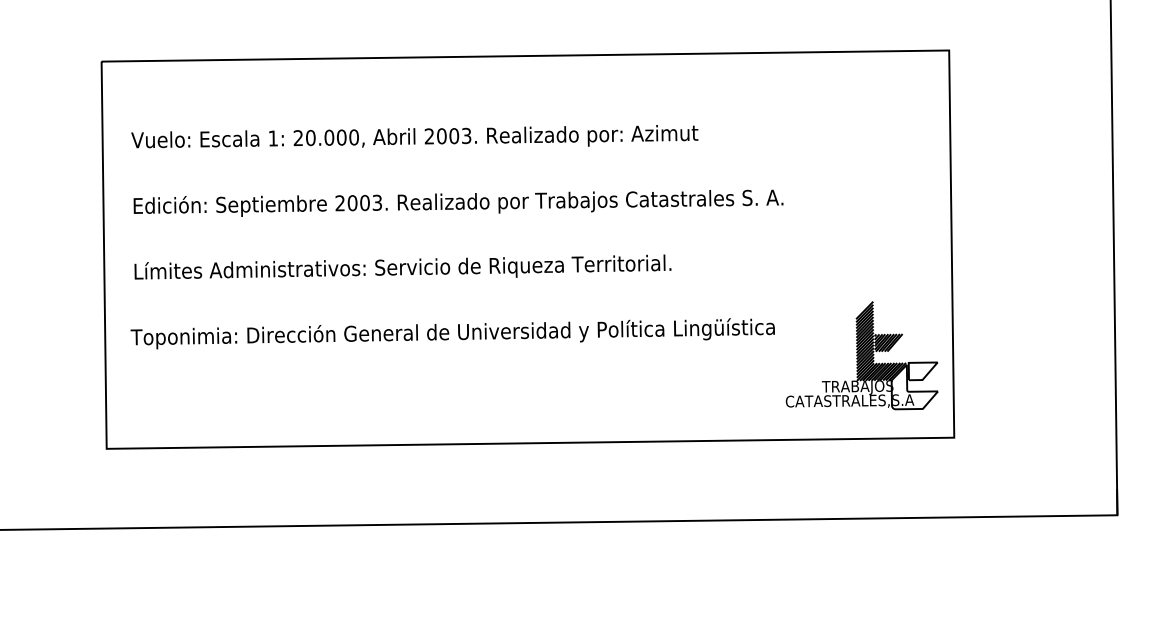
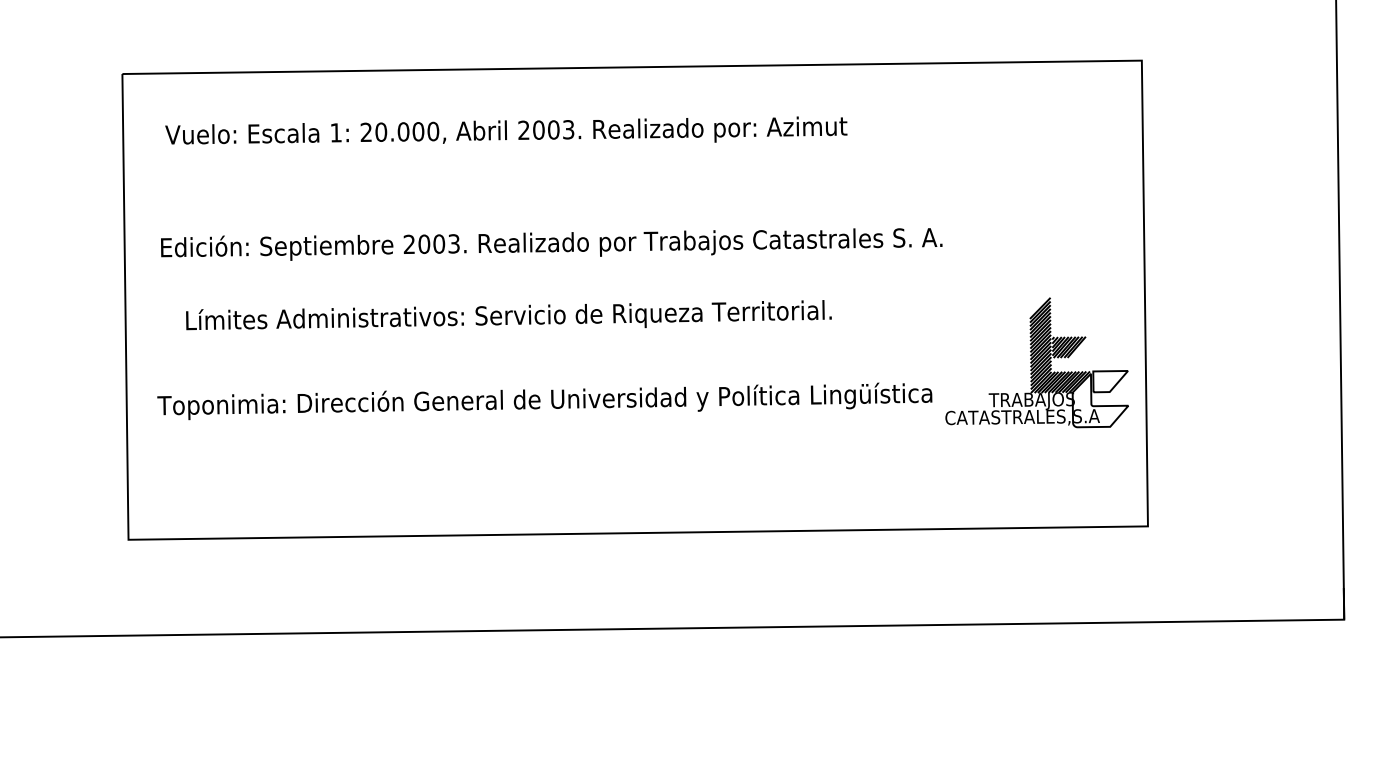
text: (414, 136) -> (505, 130), moved
text: (402, 266) -> (508, 314), moved
part: (861, 355) -> (1036, 362), moved

